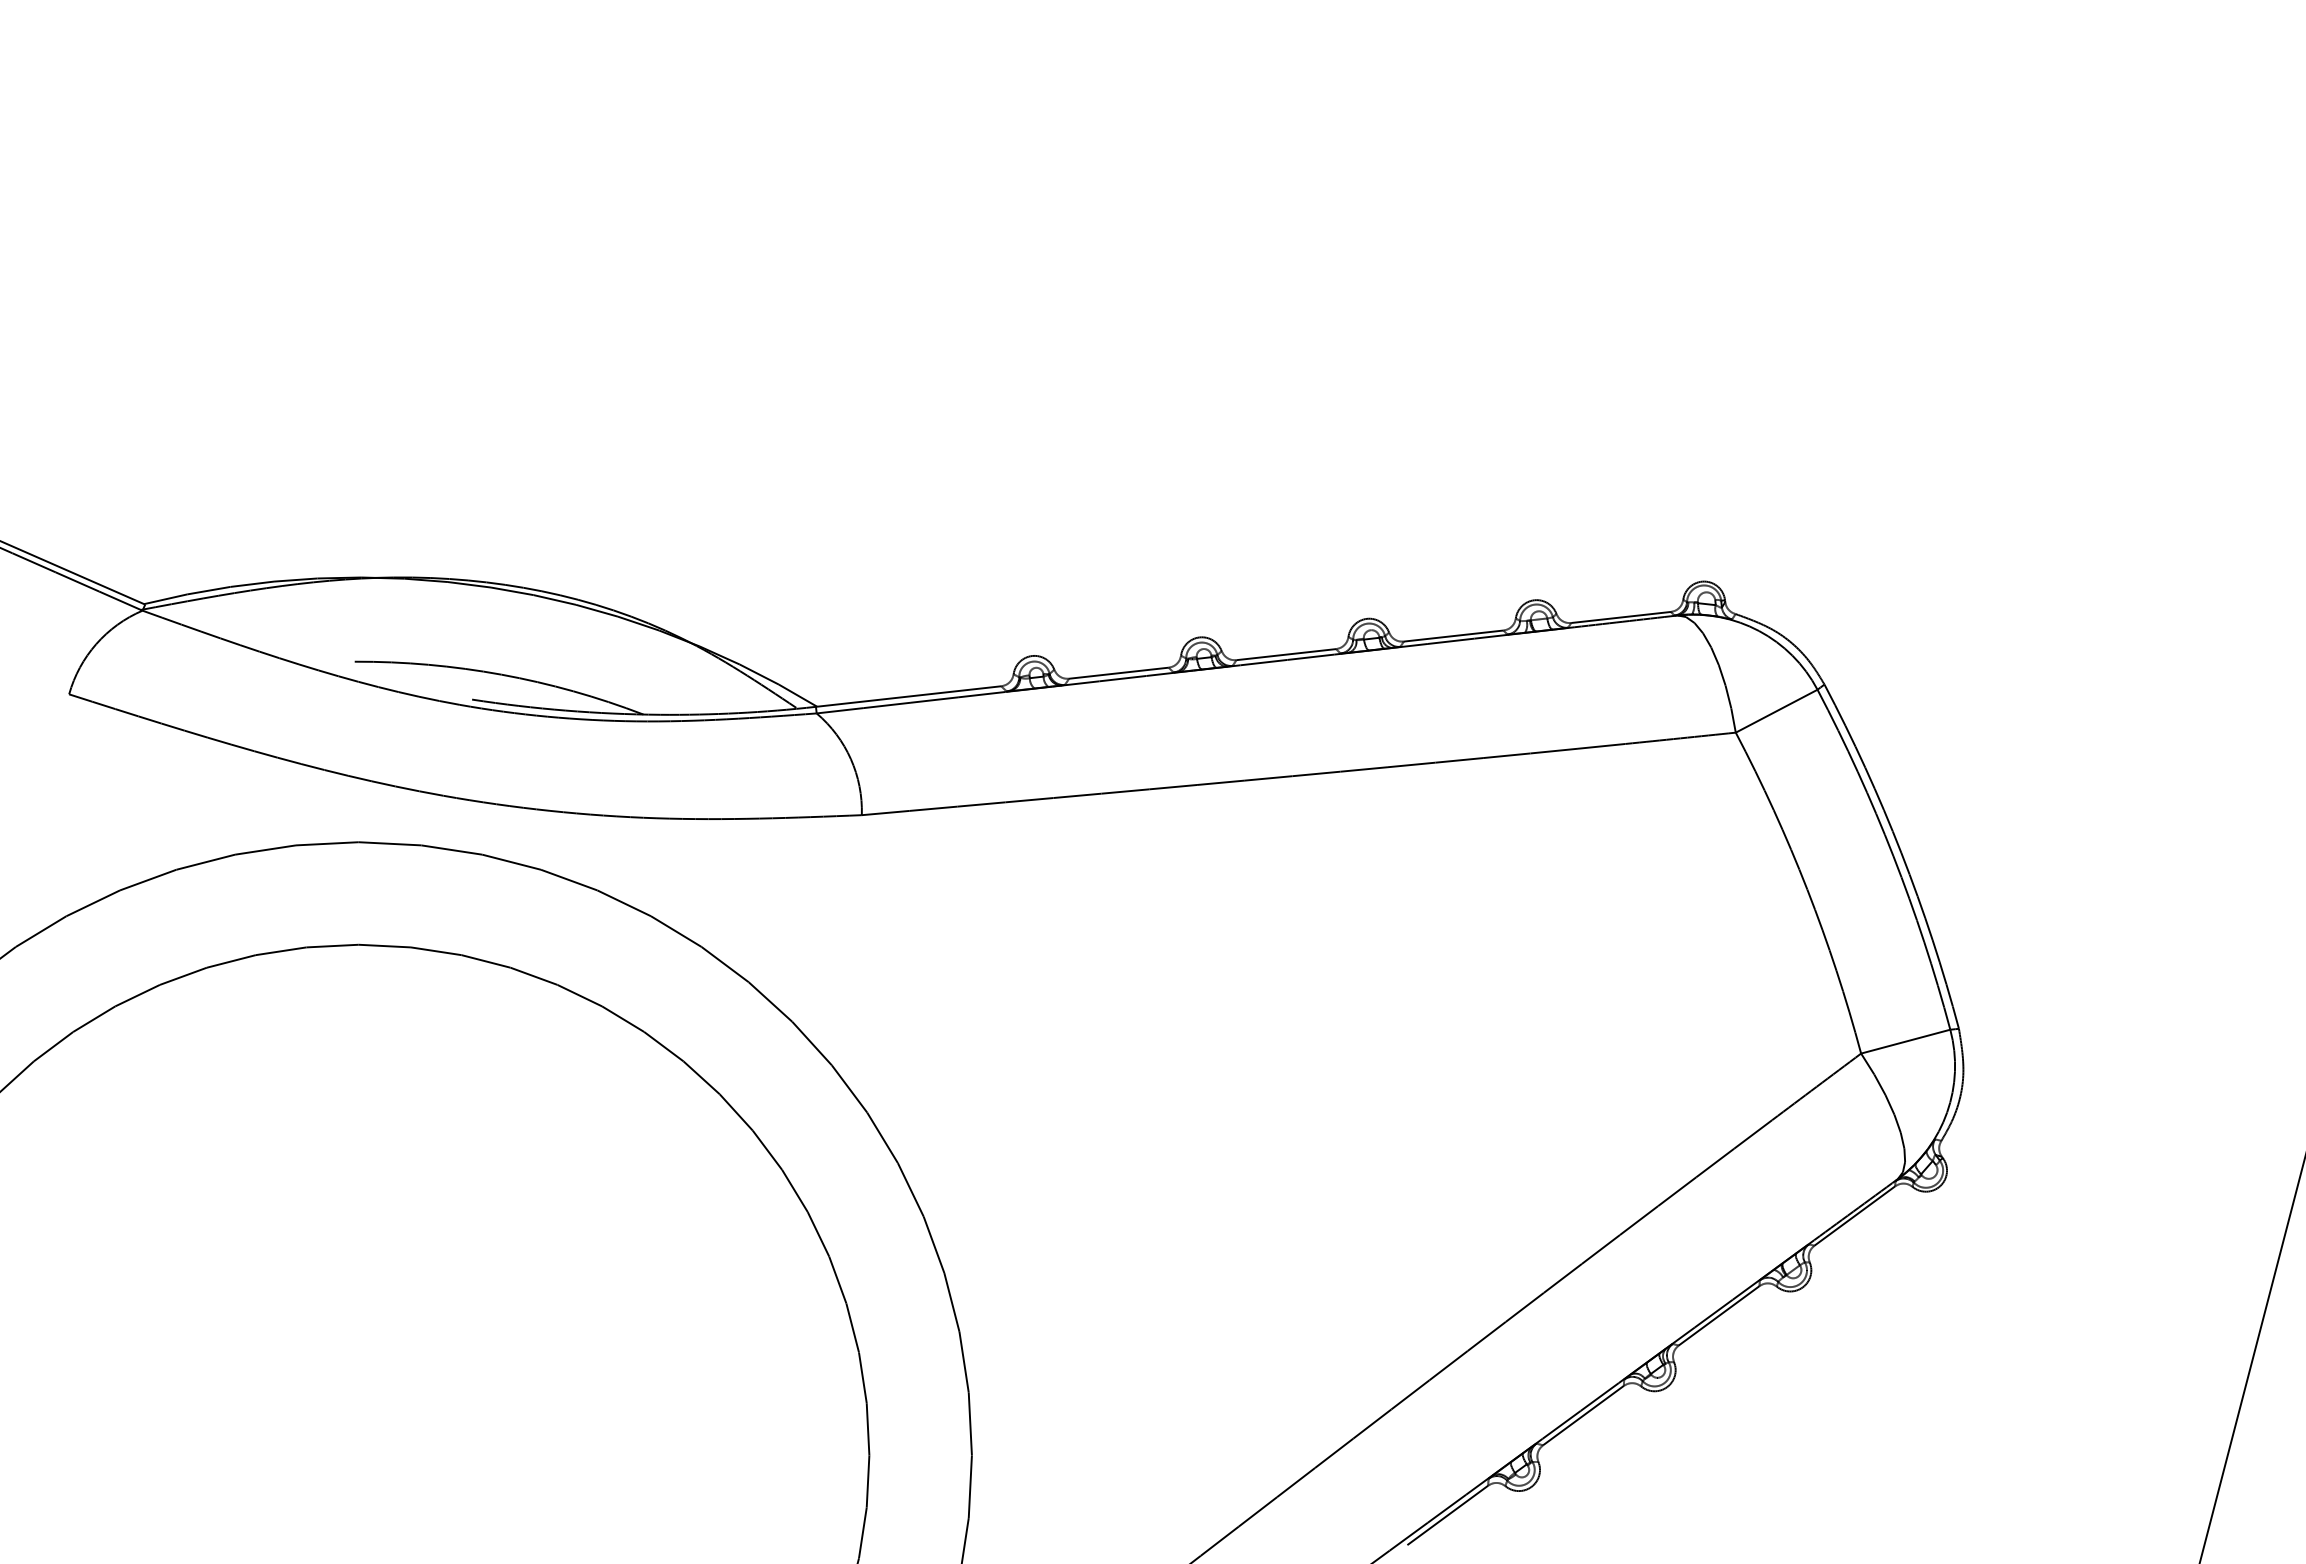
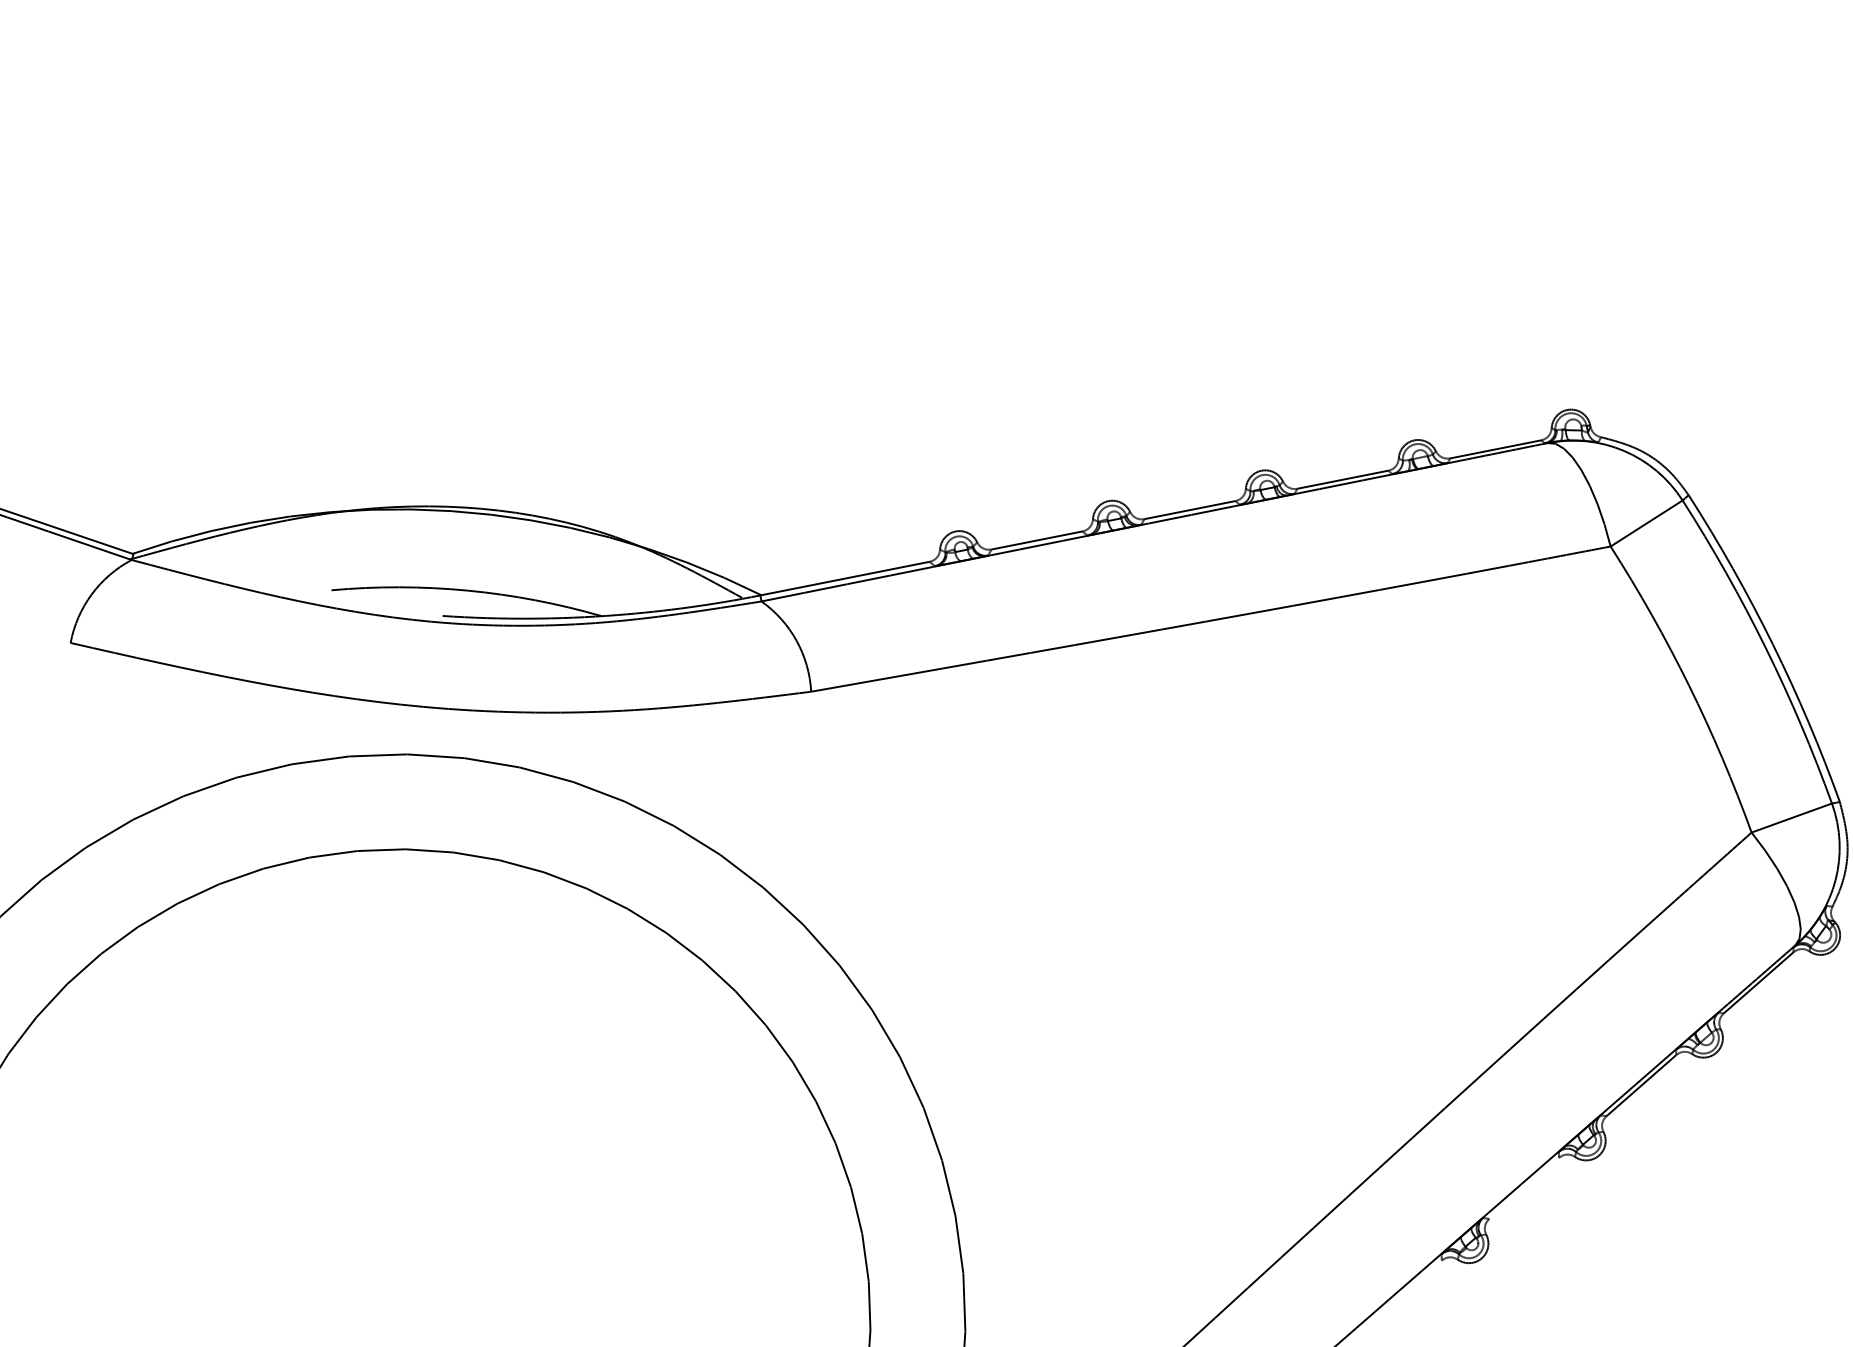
line: (1583, 1415) -> (1524, 1188), removed
line: (1447, 1515) -> (1406, 1291), removed

